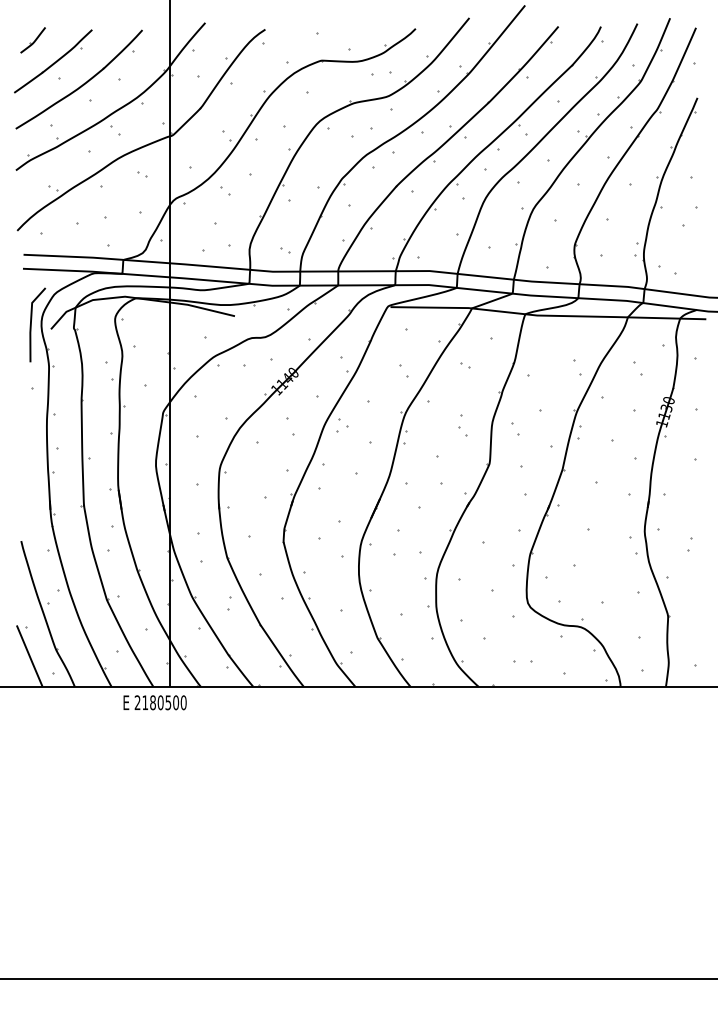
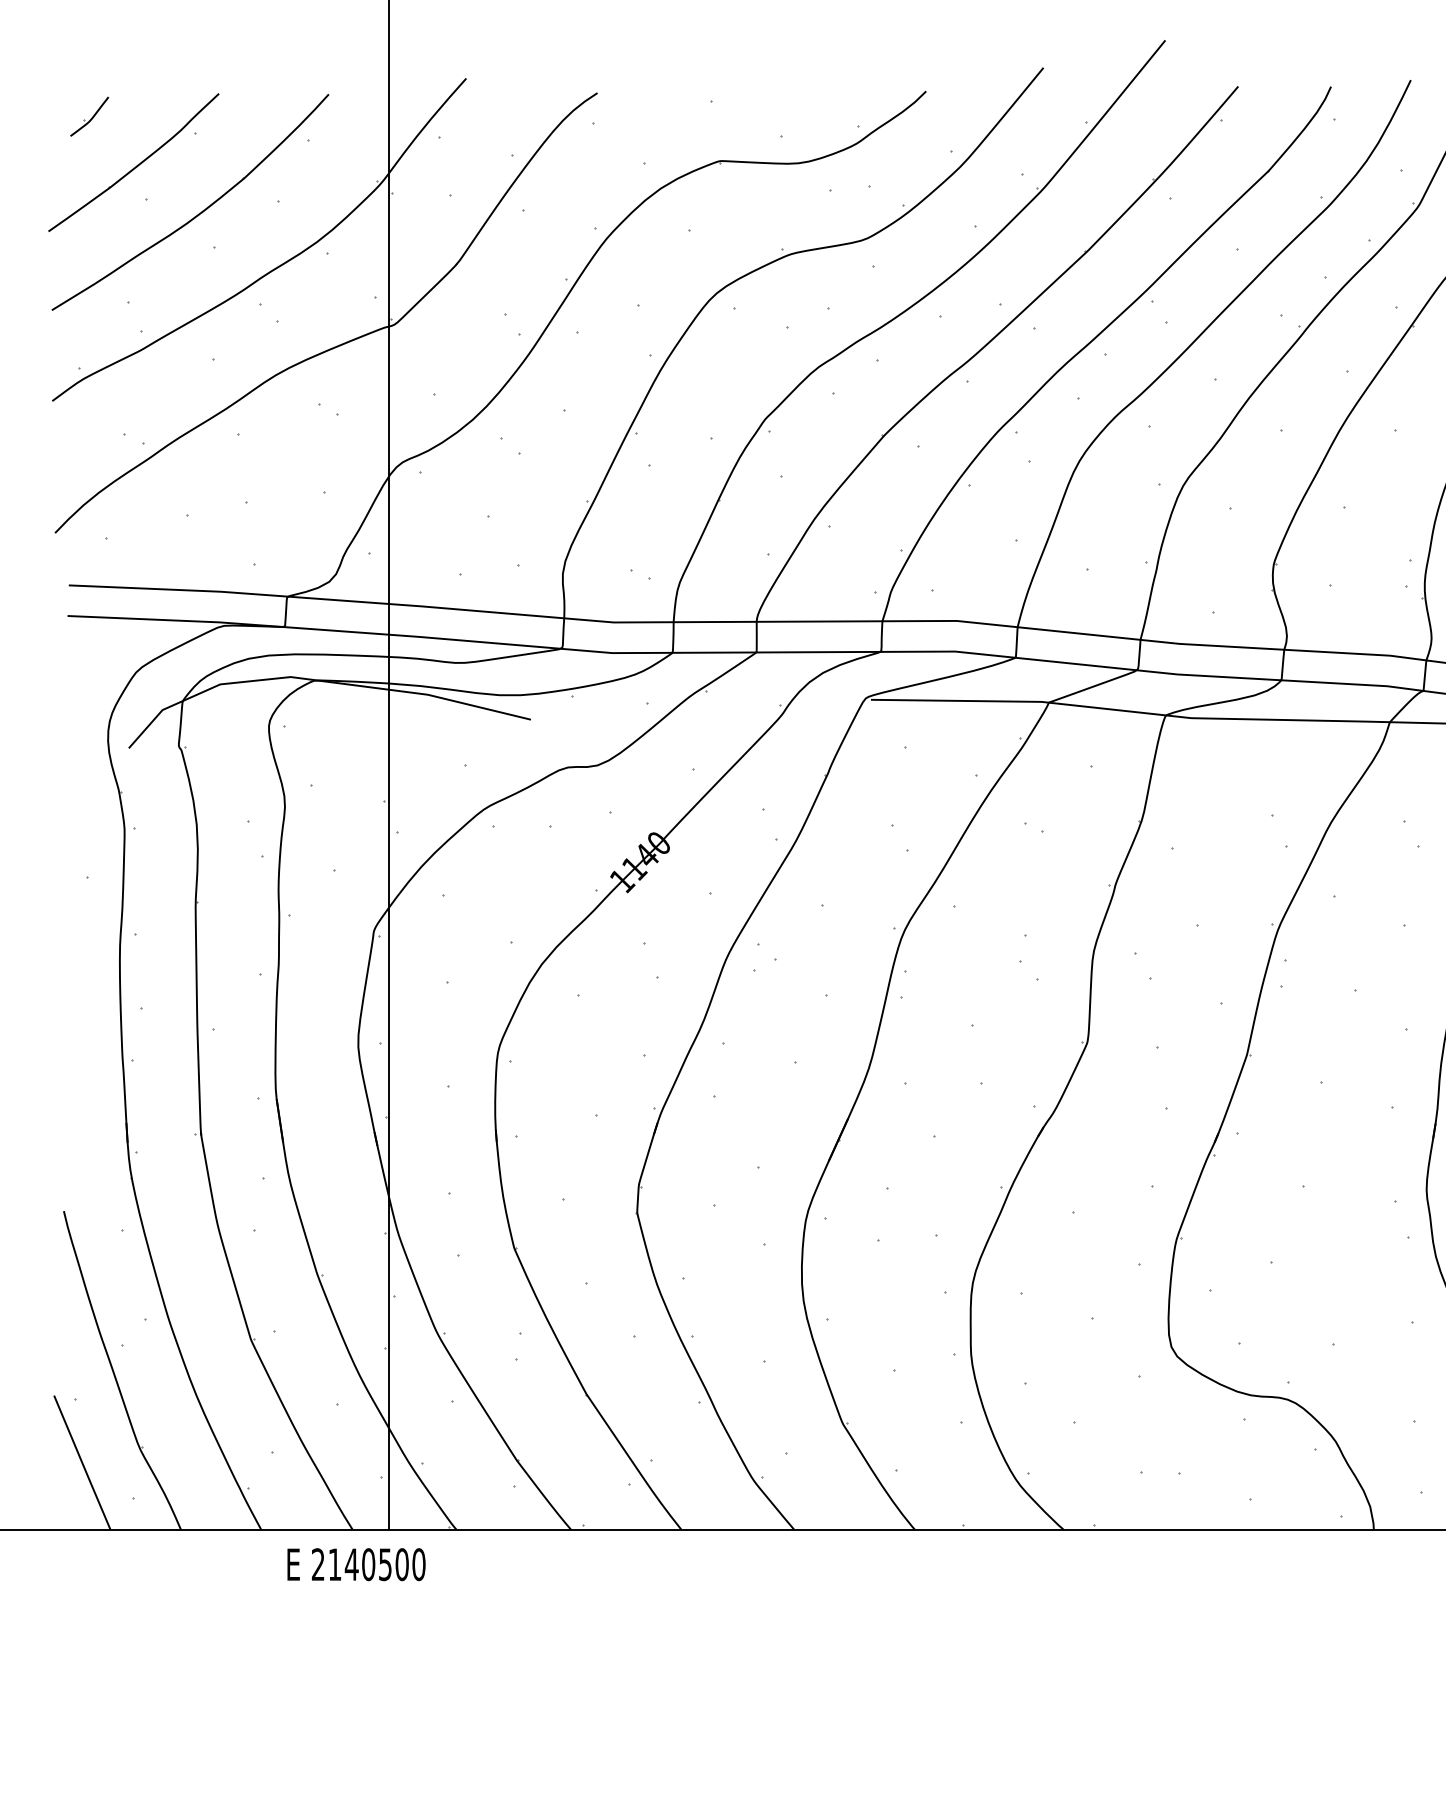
part: (32, 40) -> (88, 117), size x0.7
line: (31, 324) -> (86, 737), removed
text: (152, 702) -> (350, 1564), 2180500 -> 2140500

